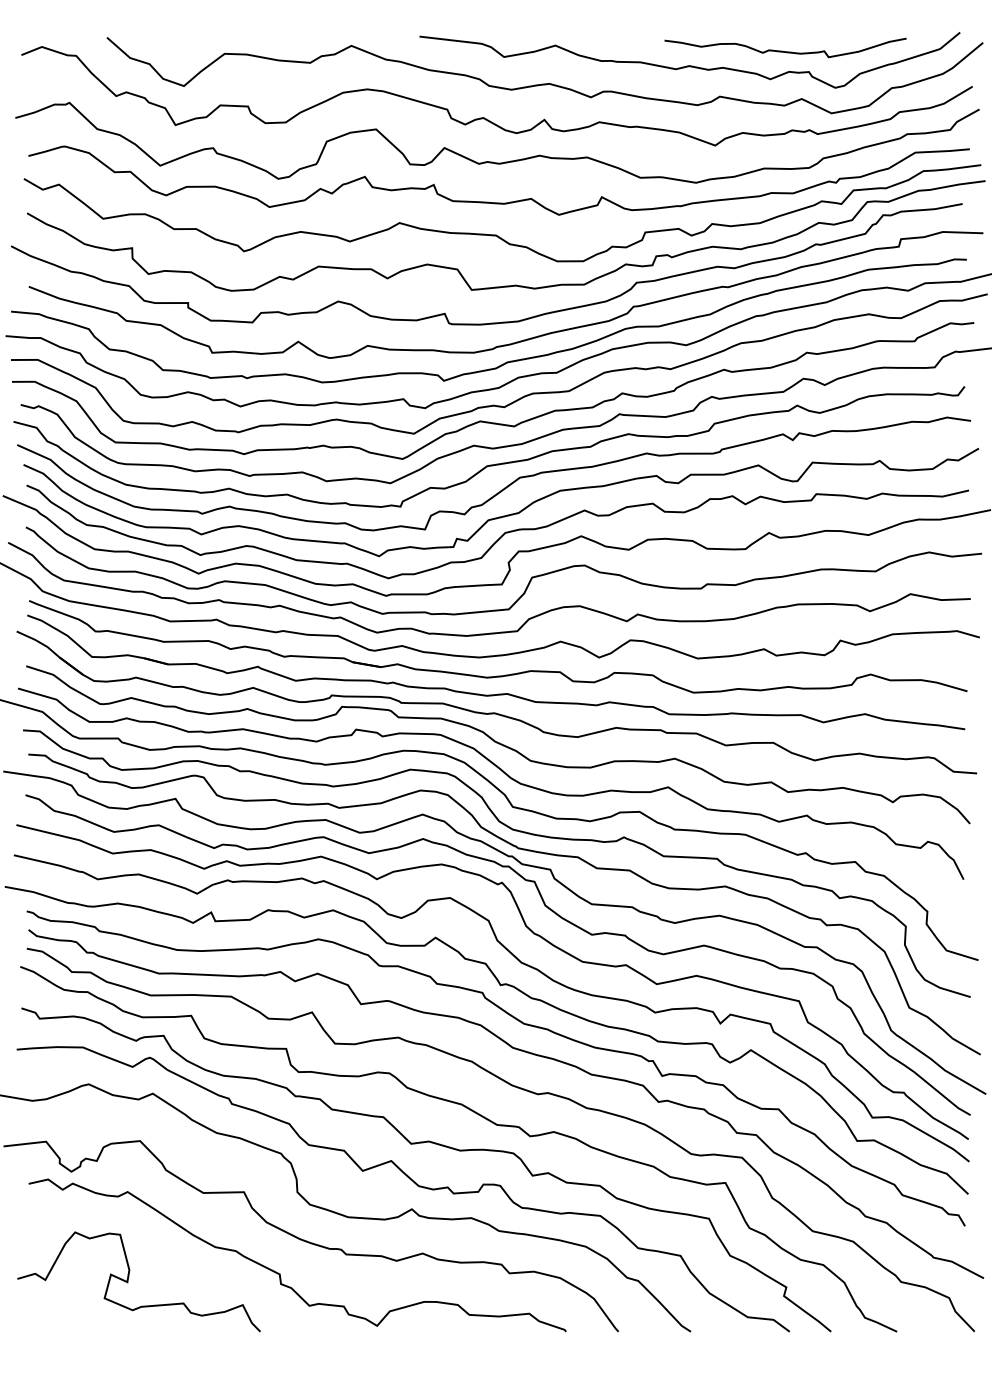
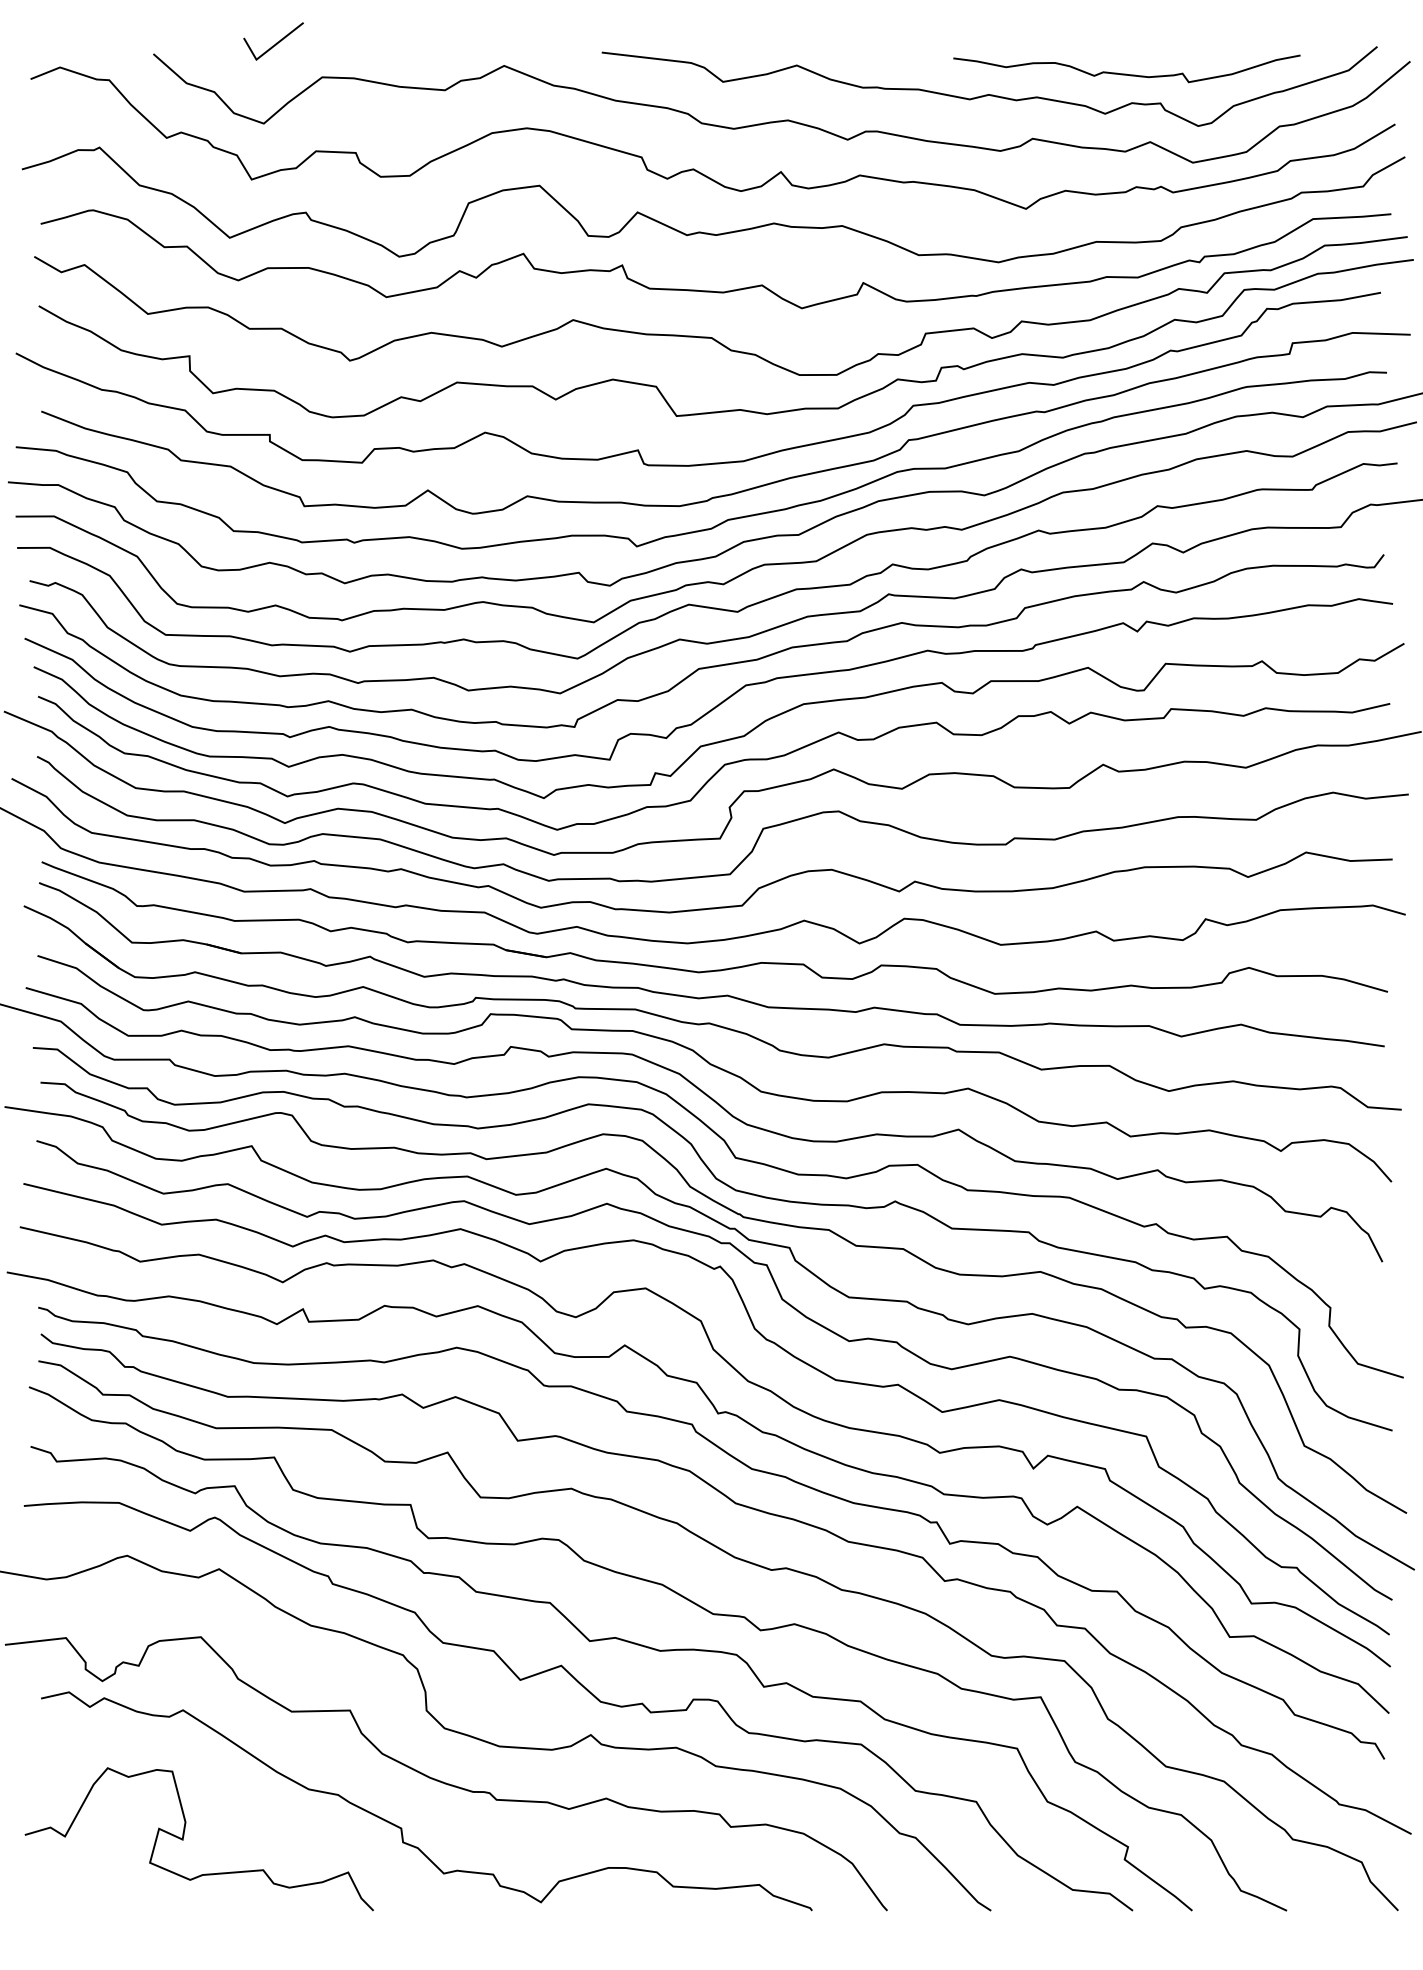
line: (192, 29) -> (276, 42), added

